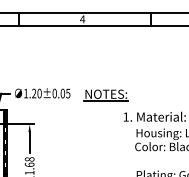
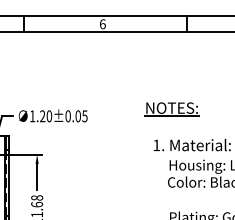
text: (82, 19) -> (102, 24), 4 -> 6
part: (105, 95) -> (171, 109), moved

